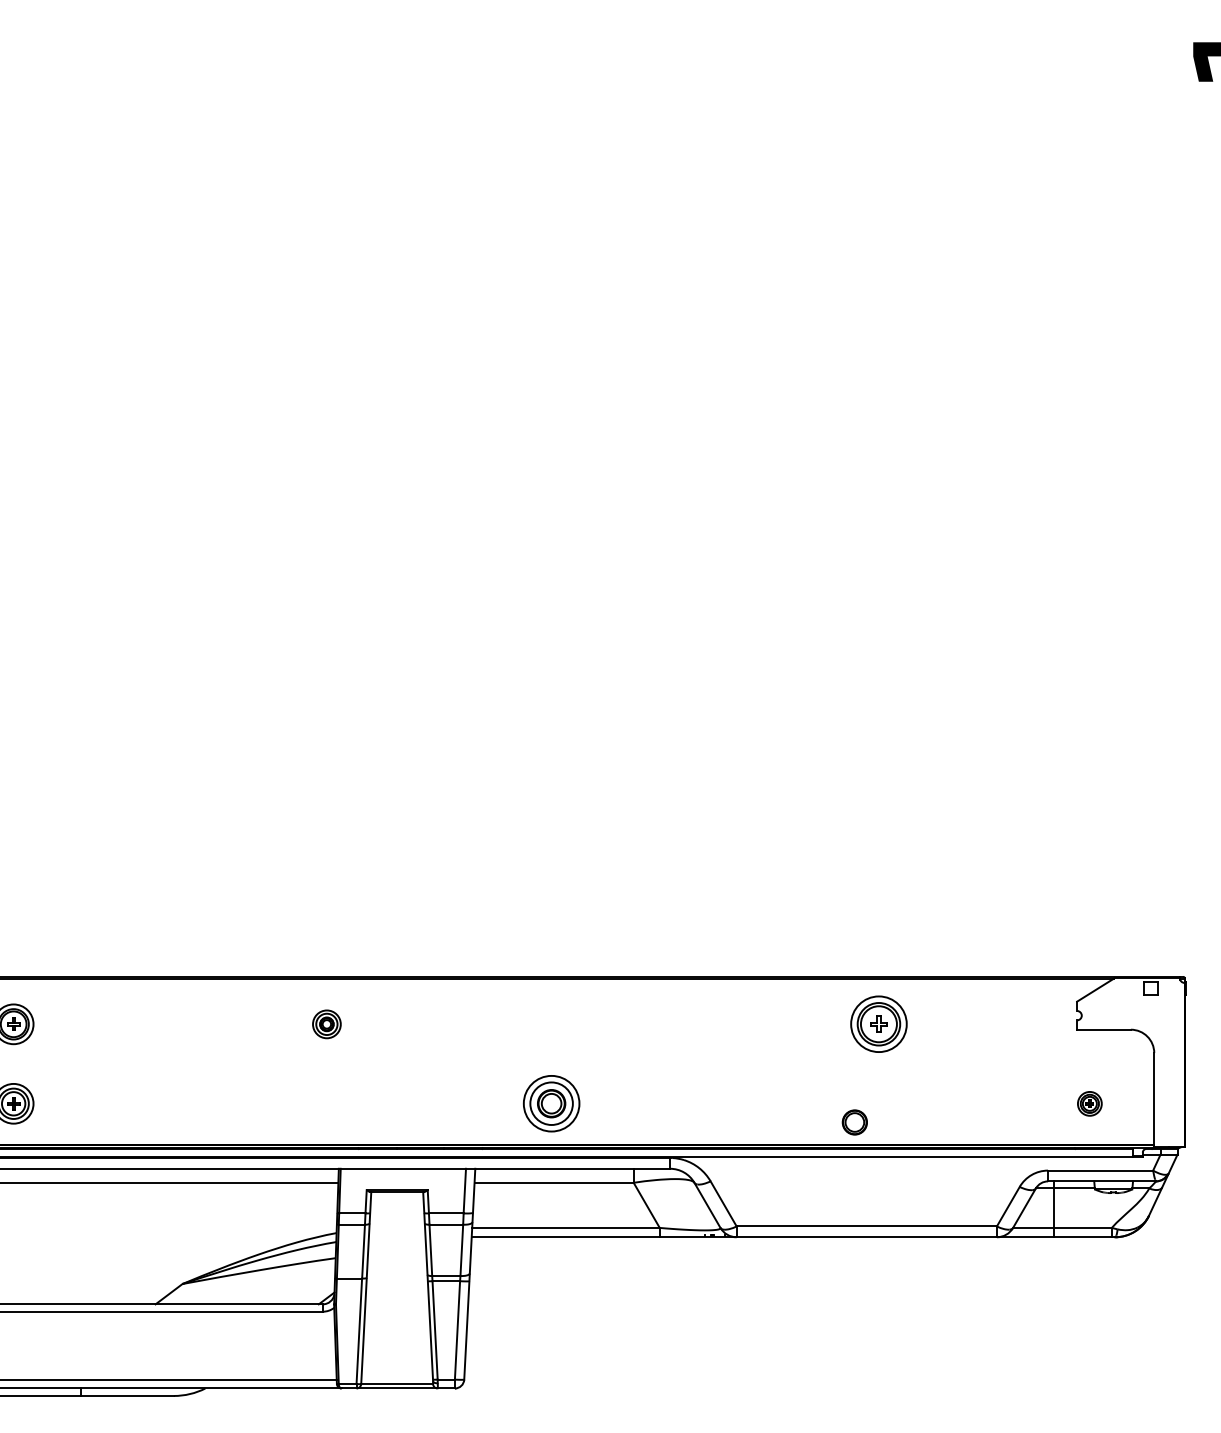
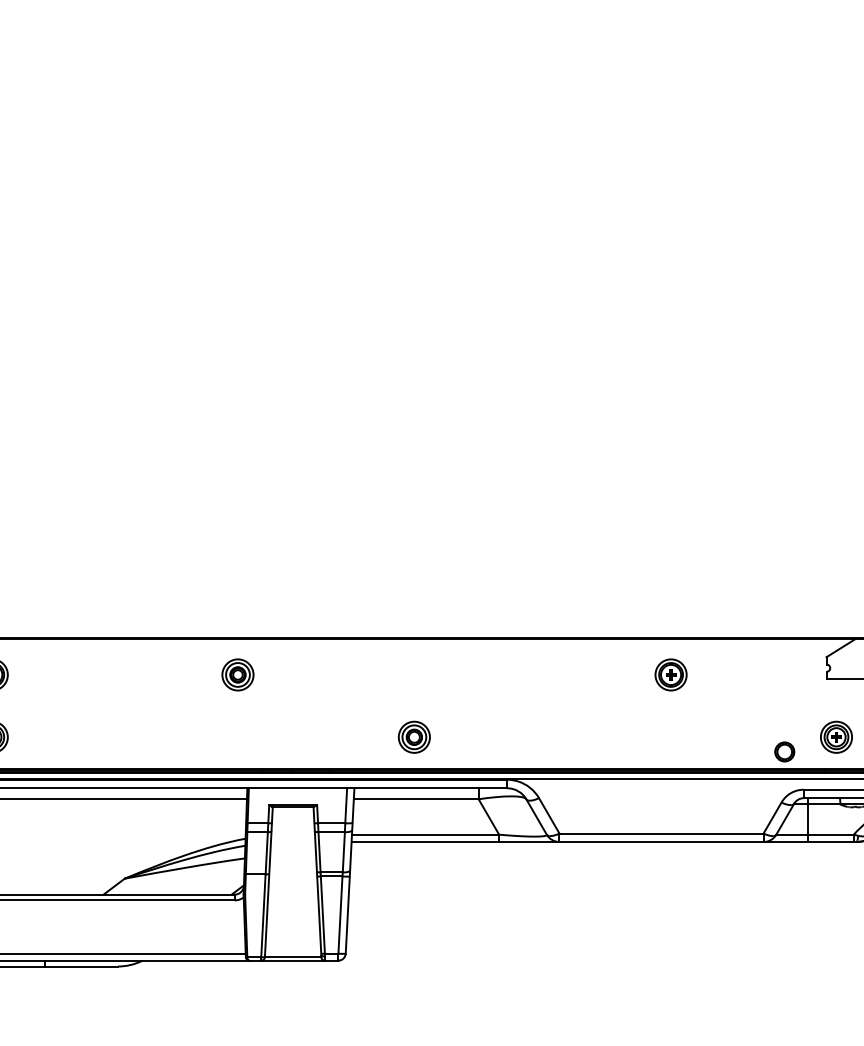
part: (326, 1024) -> (237, 675), size x1.43
part: (878, 1024) -> (670, 675), size x0.71
part: (551, 1103) -> (414, 737), size x0.71
part: (1089, 1103) -> (836, 737), size x1.67
part: (854, 1122) -> (784, 751), moved

